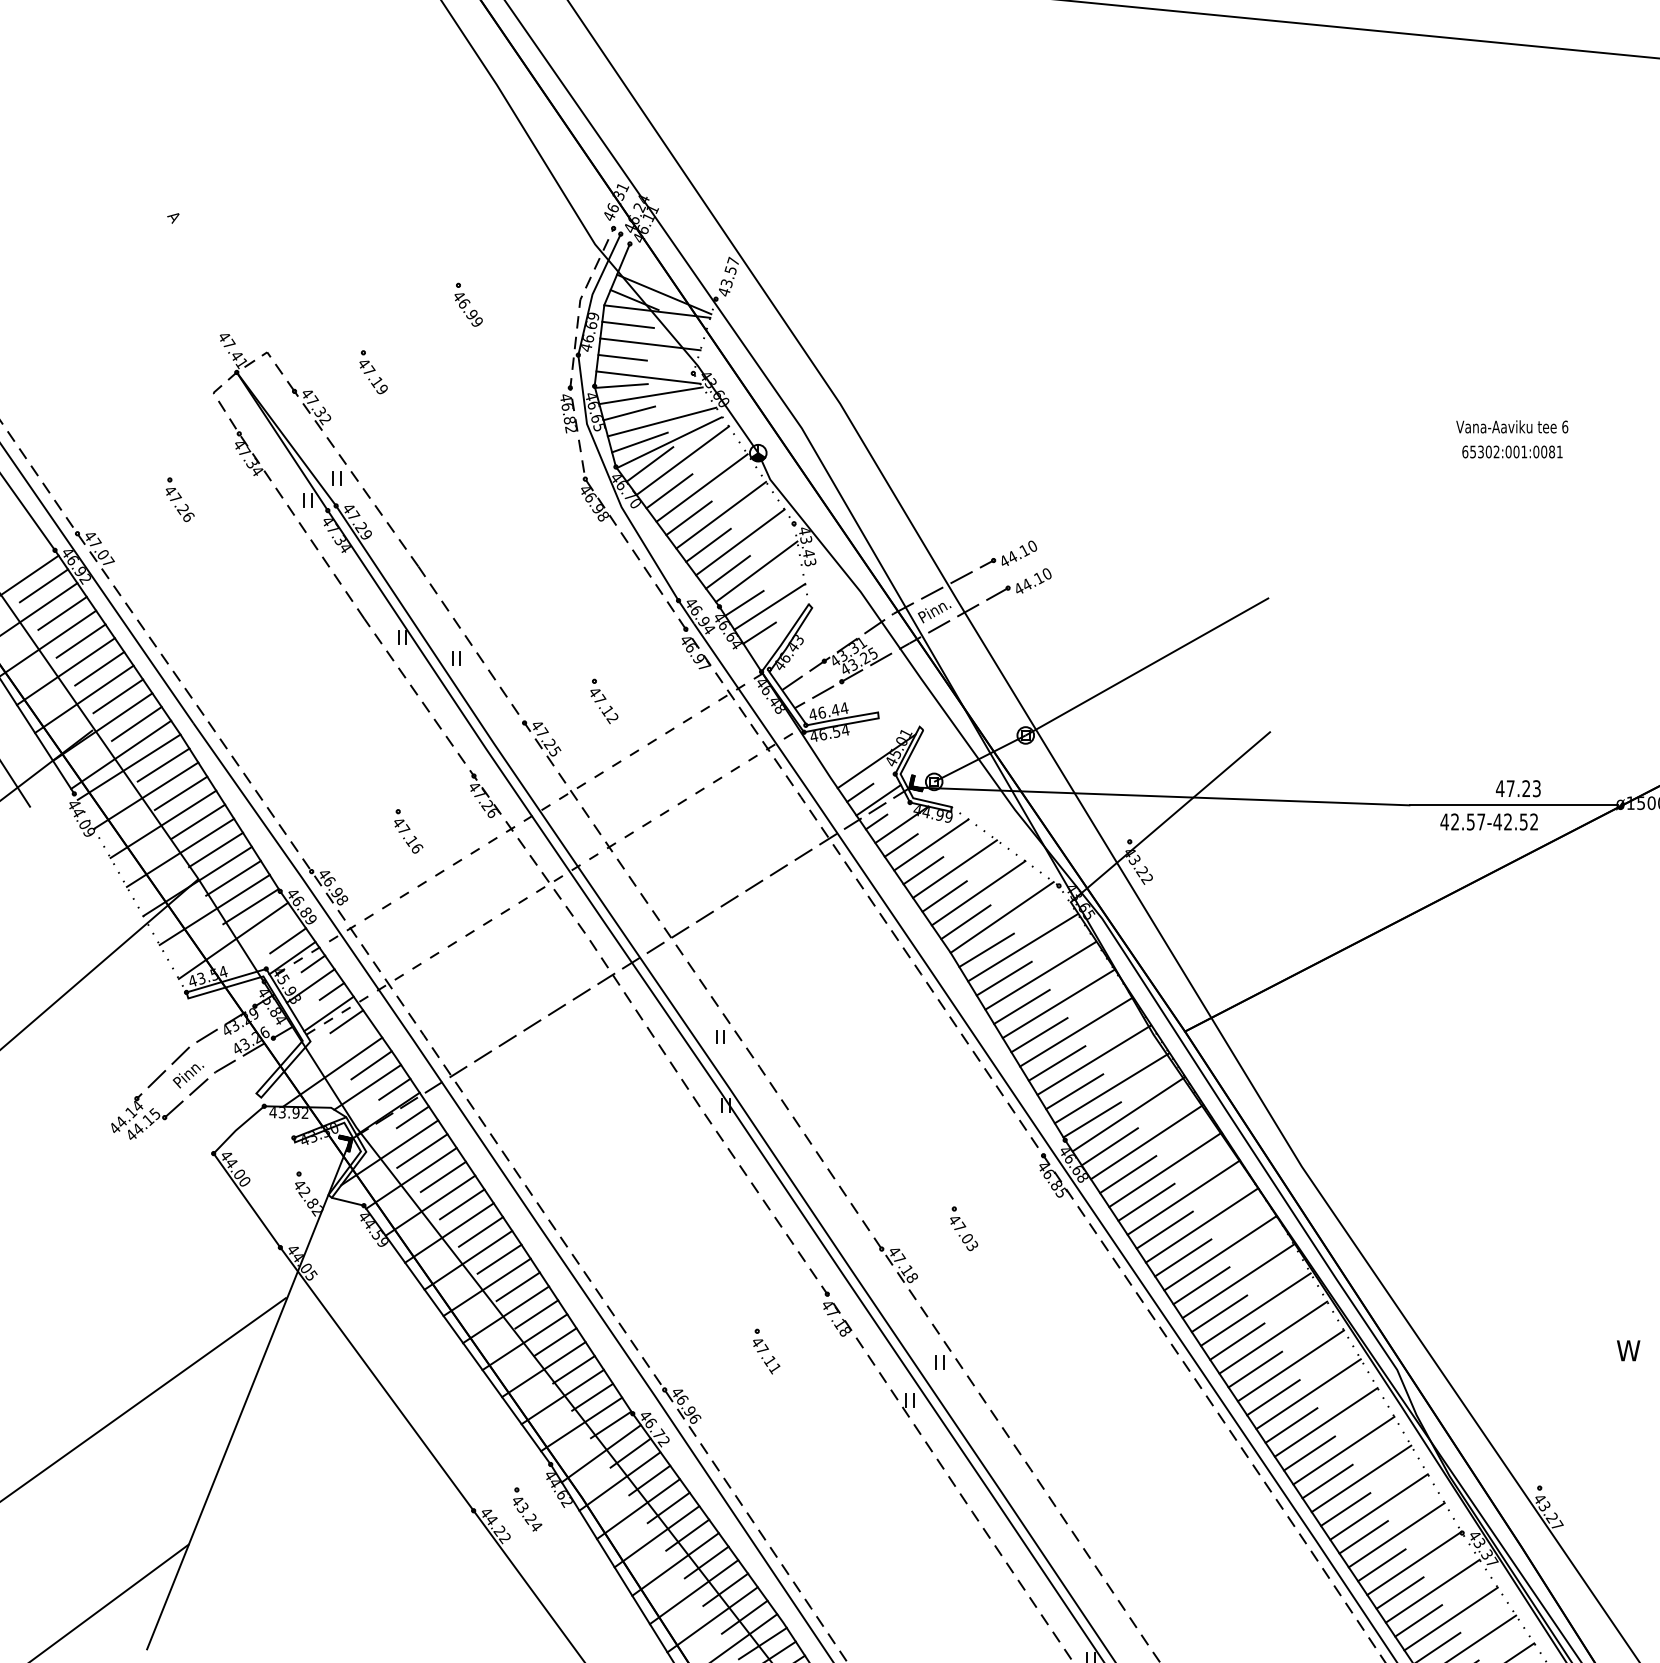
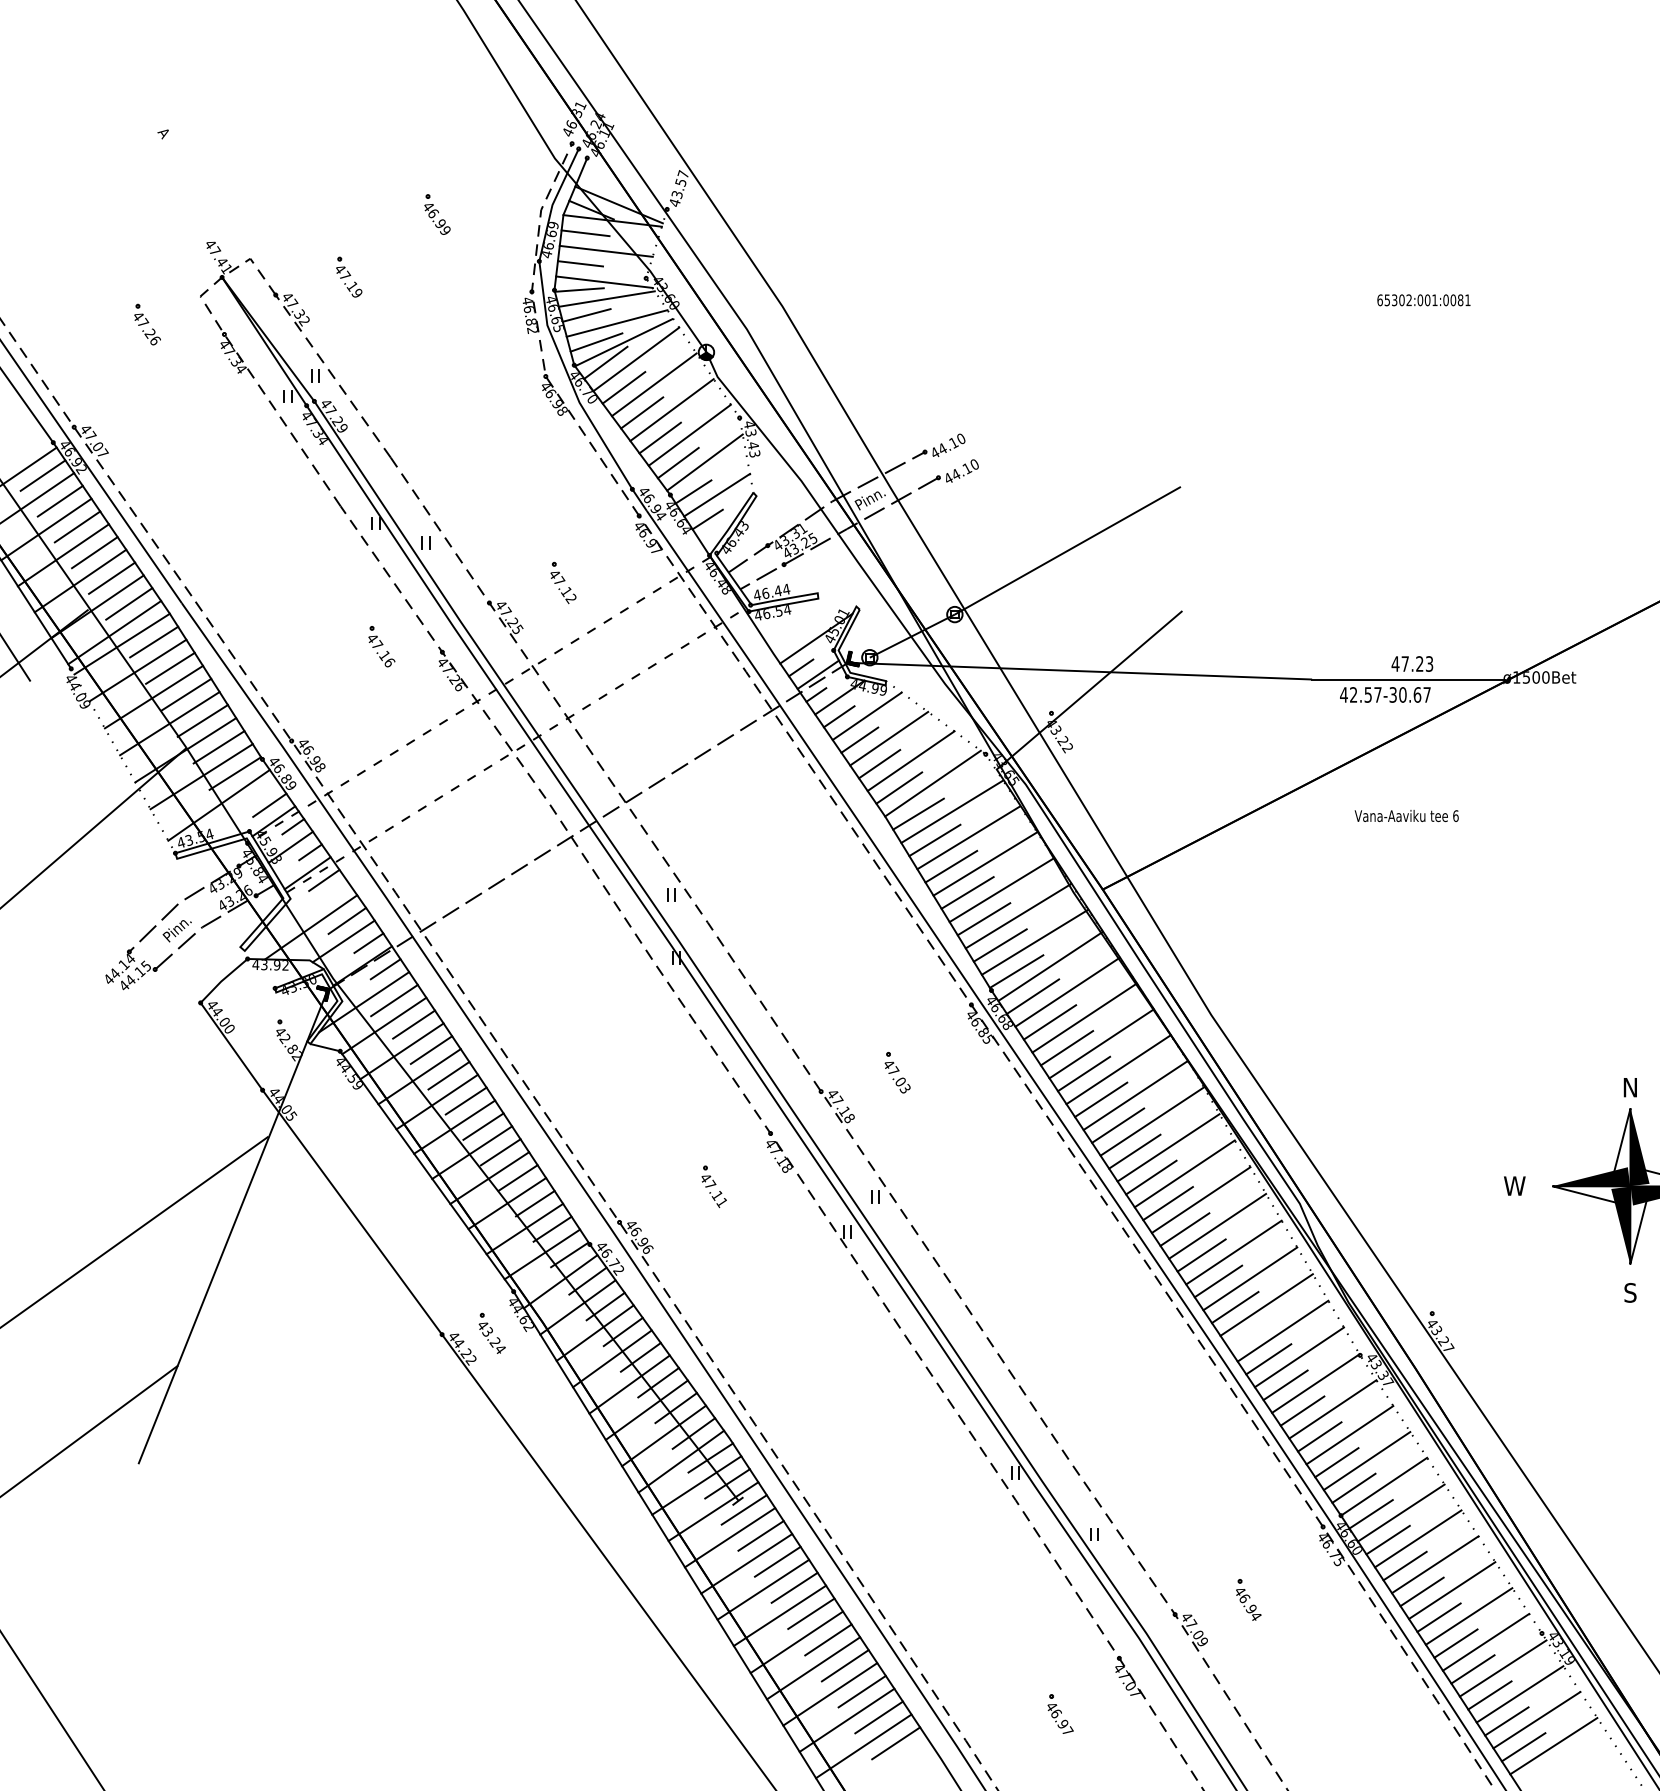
text: (1512, 427) -> (1406, 816), moved
text: (1512, 452) -> (1423, 300), moved
part: (180, 499) -> (147, 324), moved
text: (1515, 821) -> (1409, 694), 42.57-42.52 -> 42.57-30.67
part: (408, 831) -> (381, 646), moved
line: (1345, 1509) -> (1251, 1333), removed

